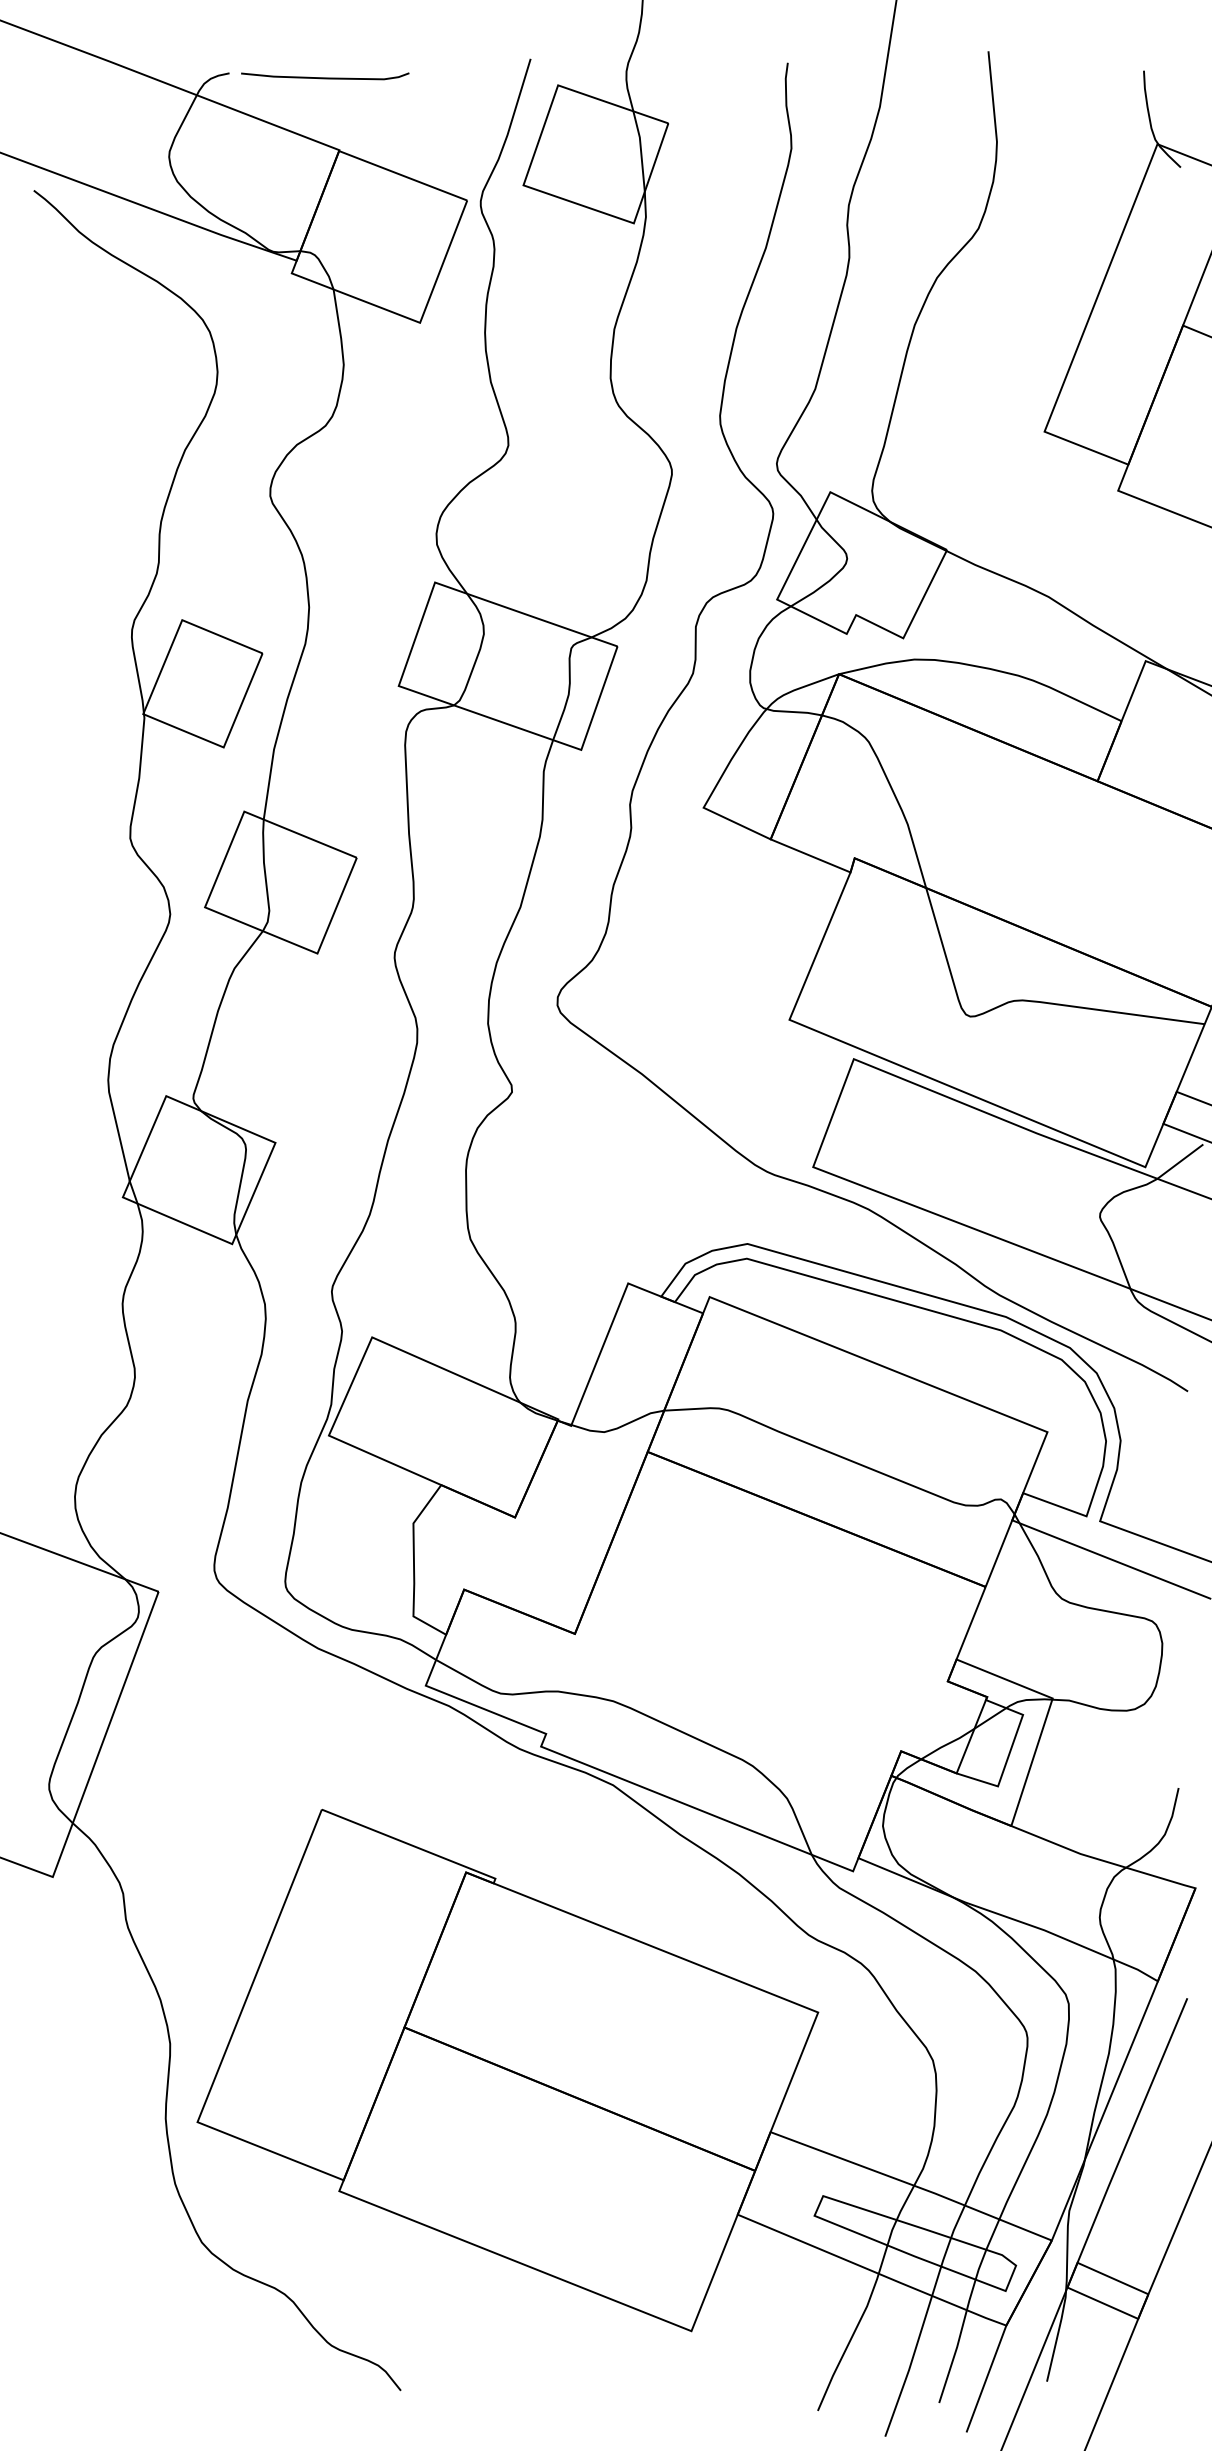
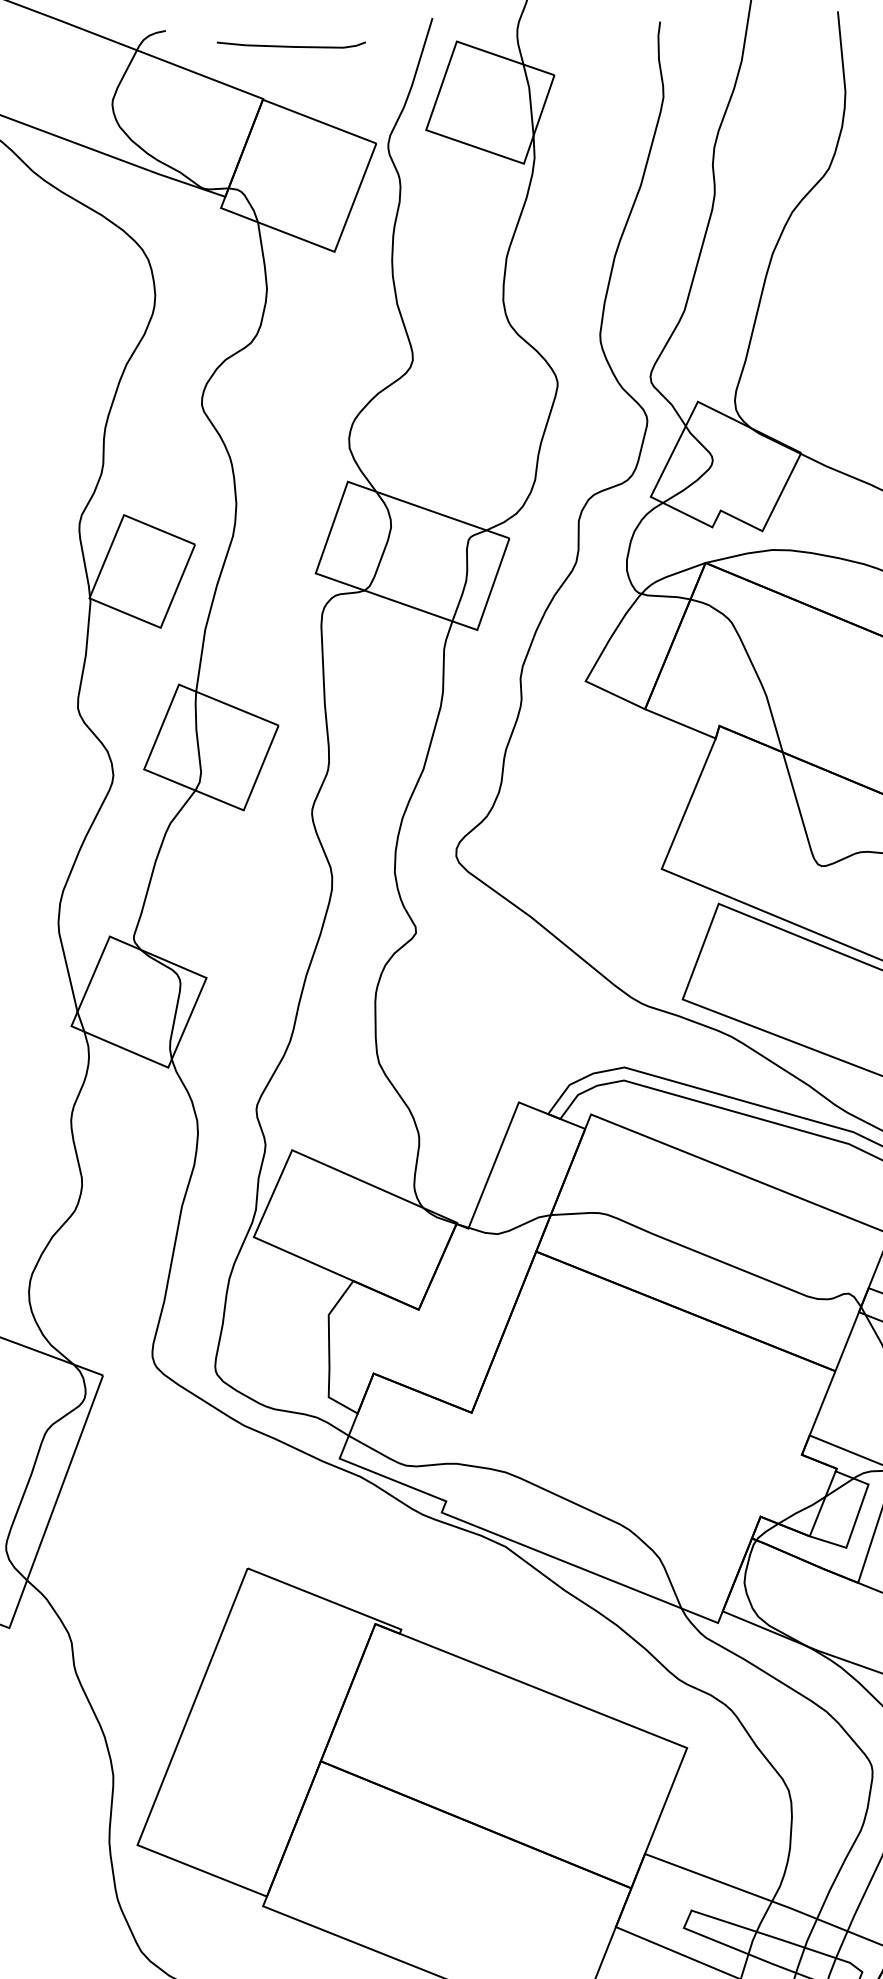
curve: (325, 77) -> (291, 46), moved

